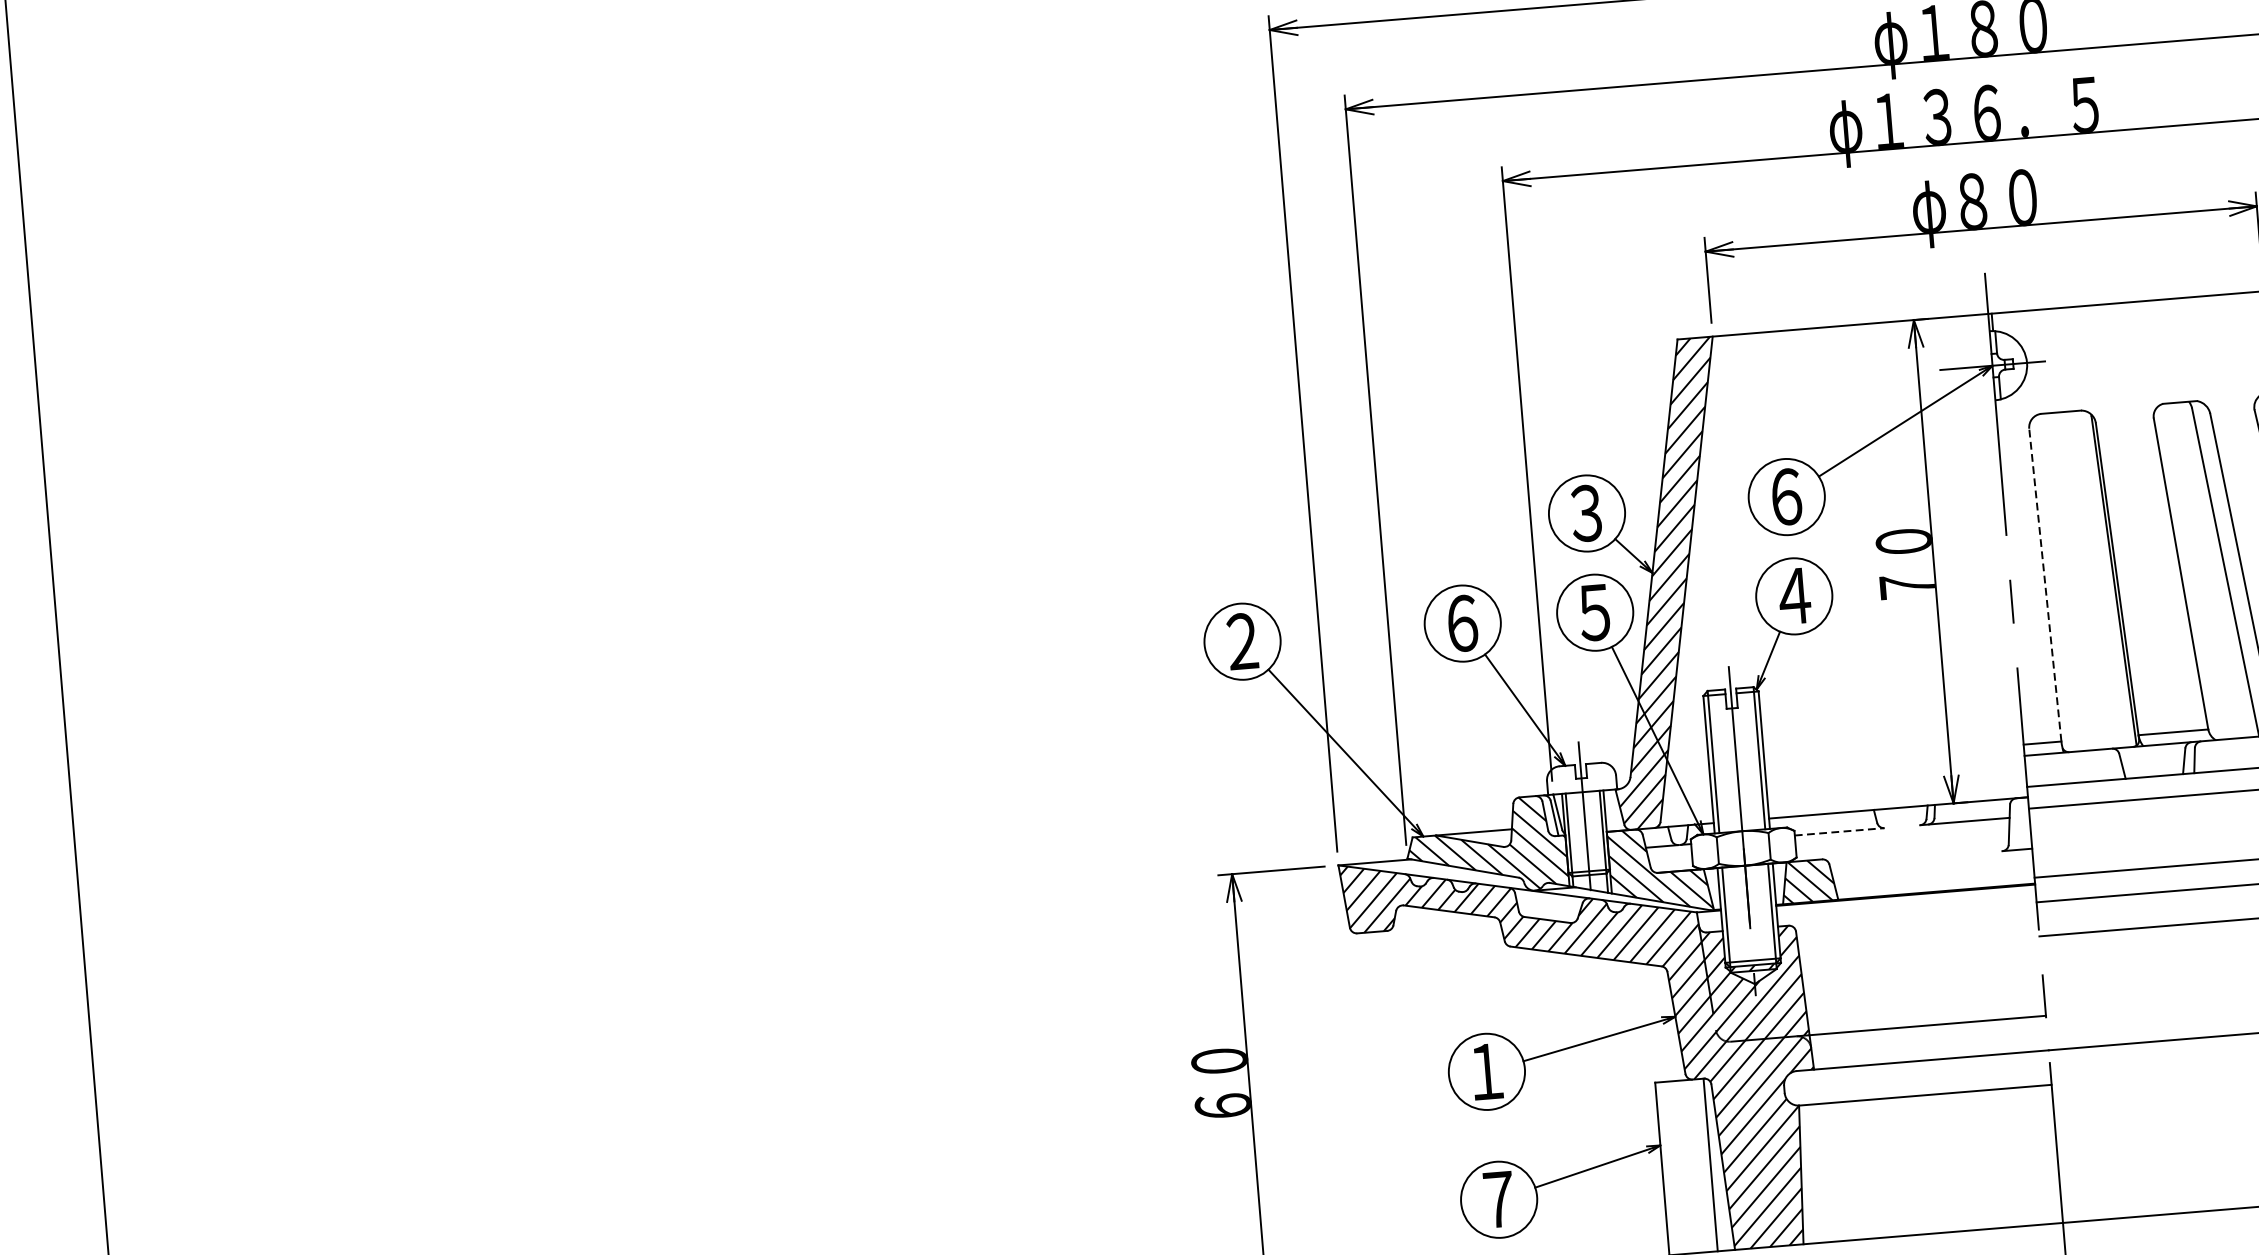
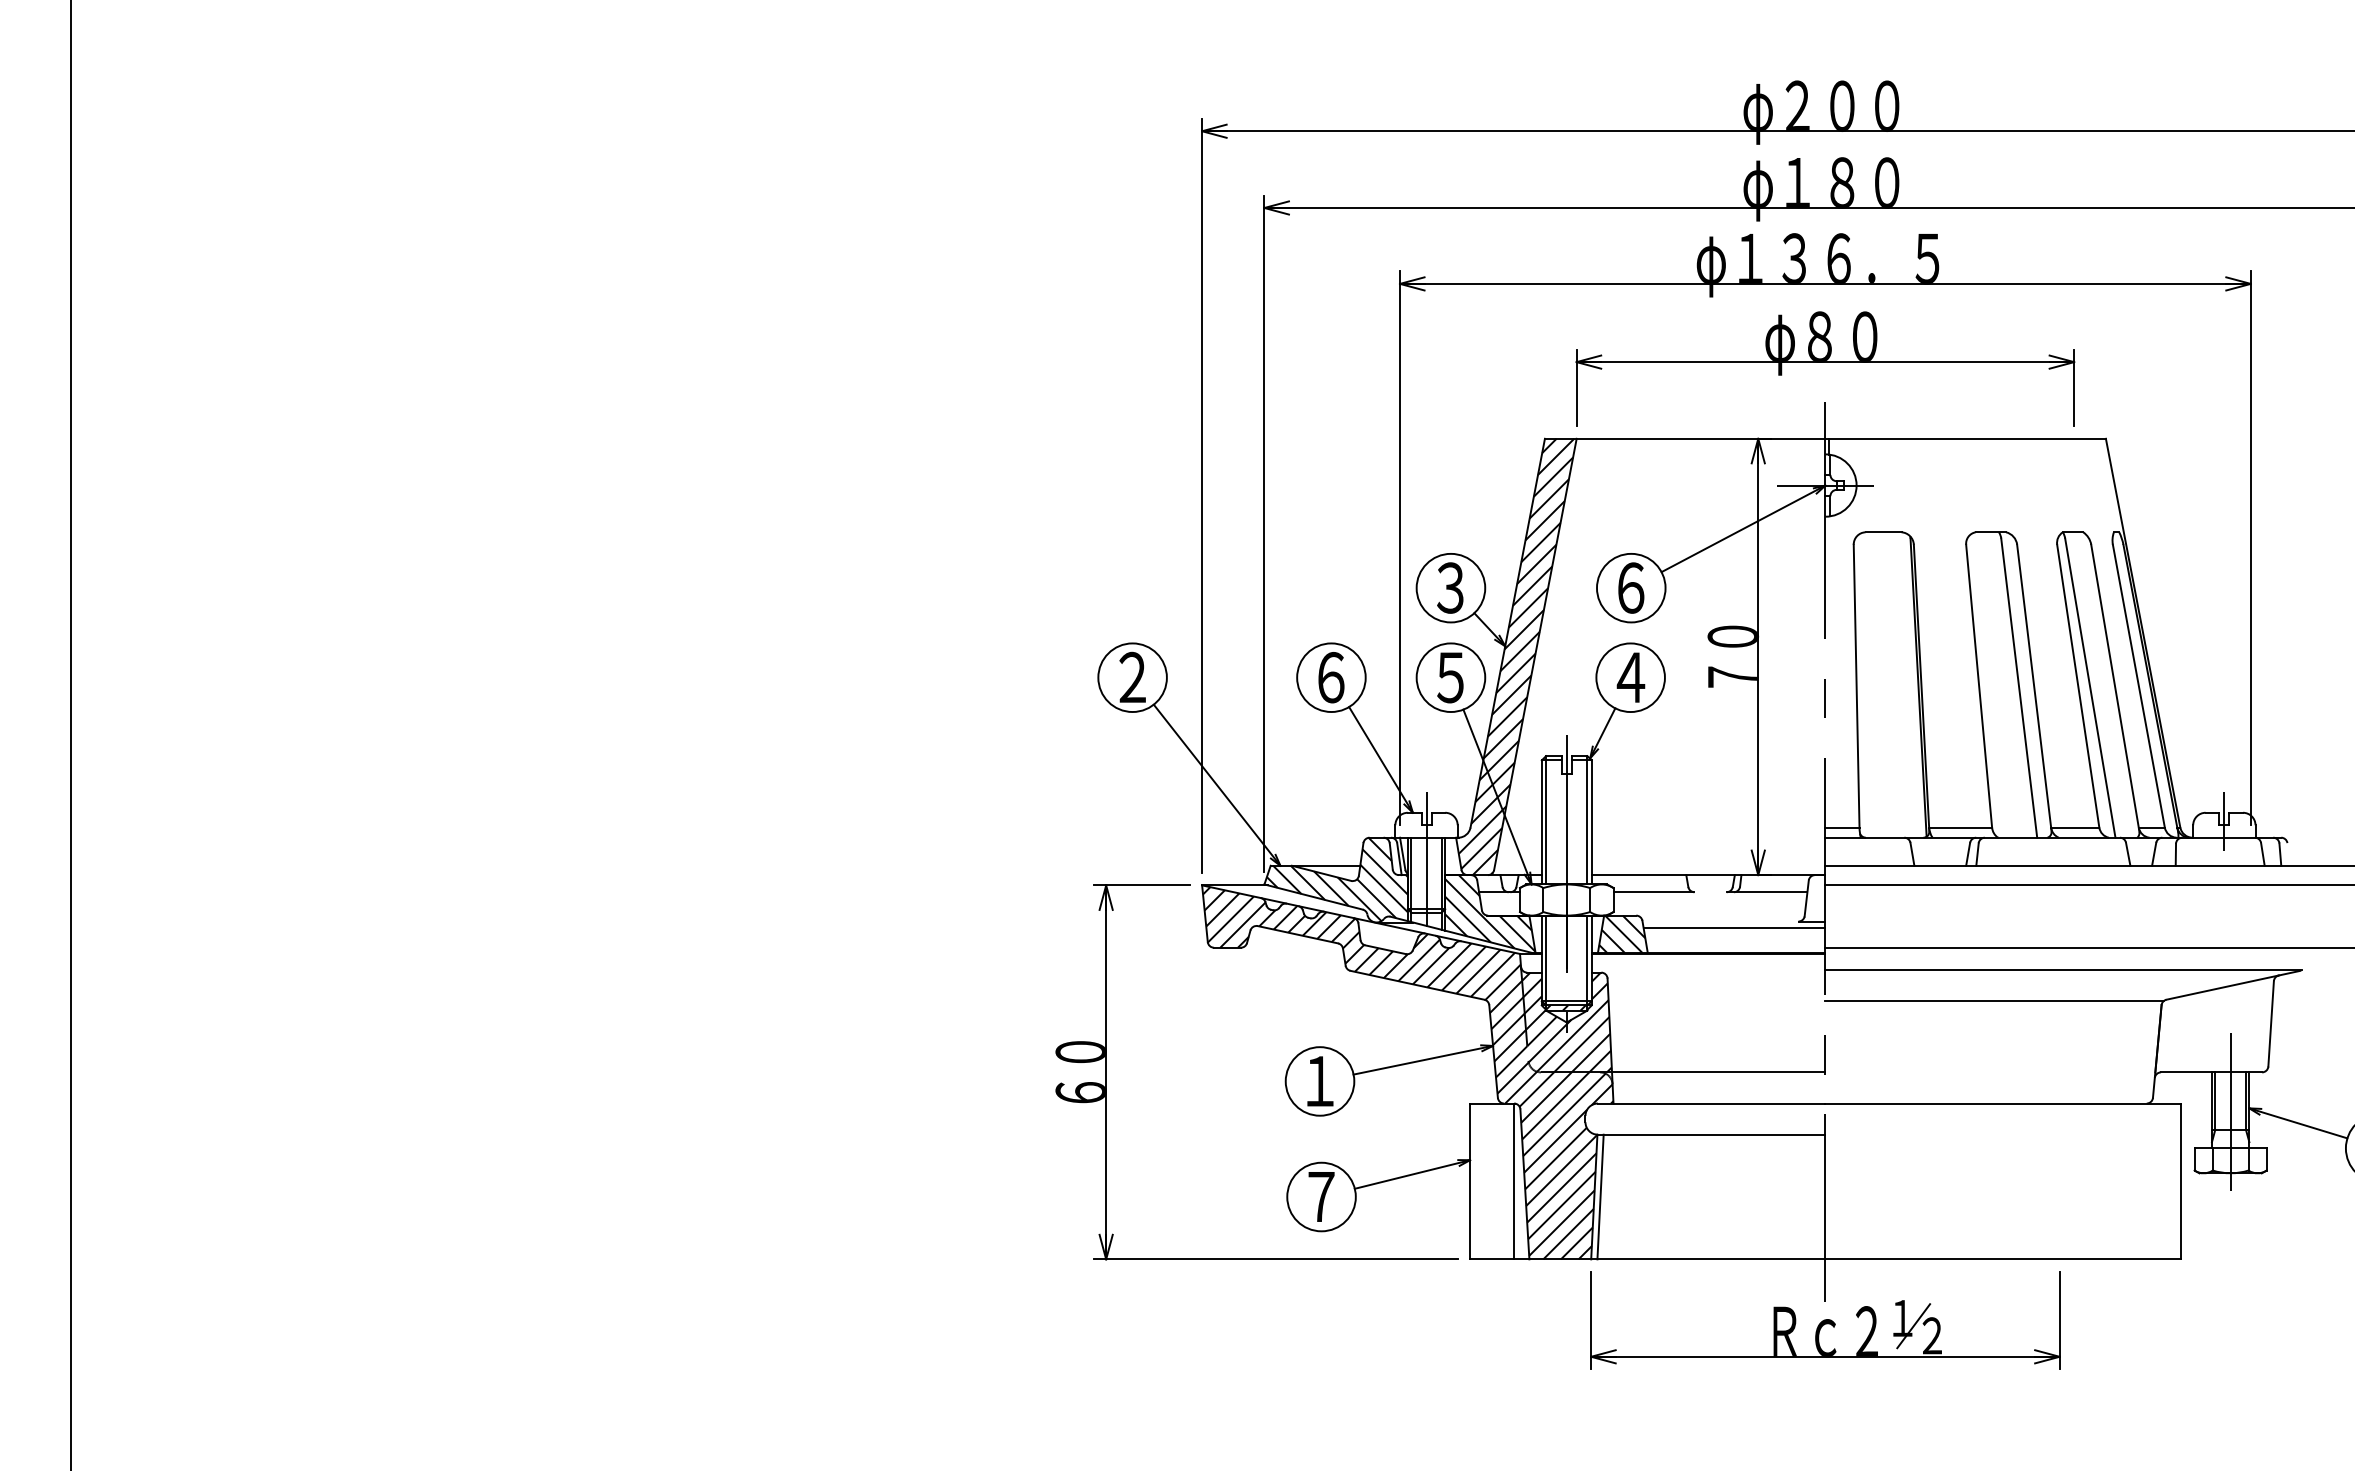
line: (2045, 584) -> (1856, 685), dashed -> solid
line: (1840, 832) -> (1654, 892), dashed -> solid
line: (1932, 864) -> (1734, 928), added
line: (1808, 1173) -> (1600, 1196), added

